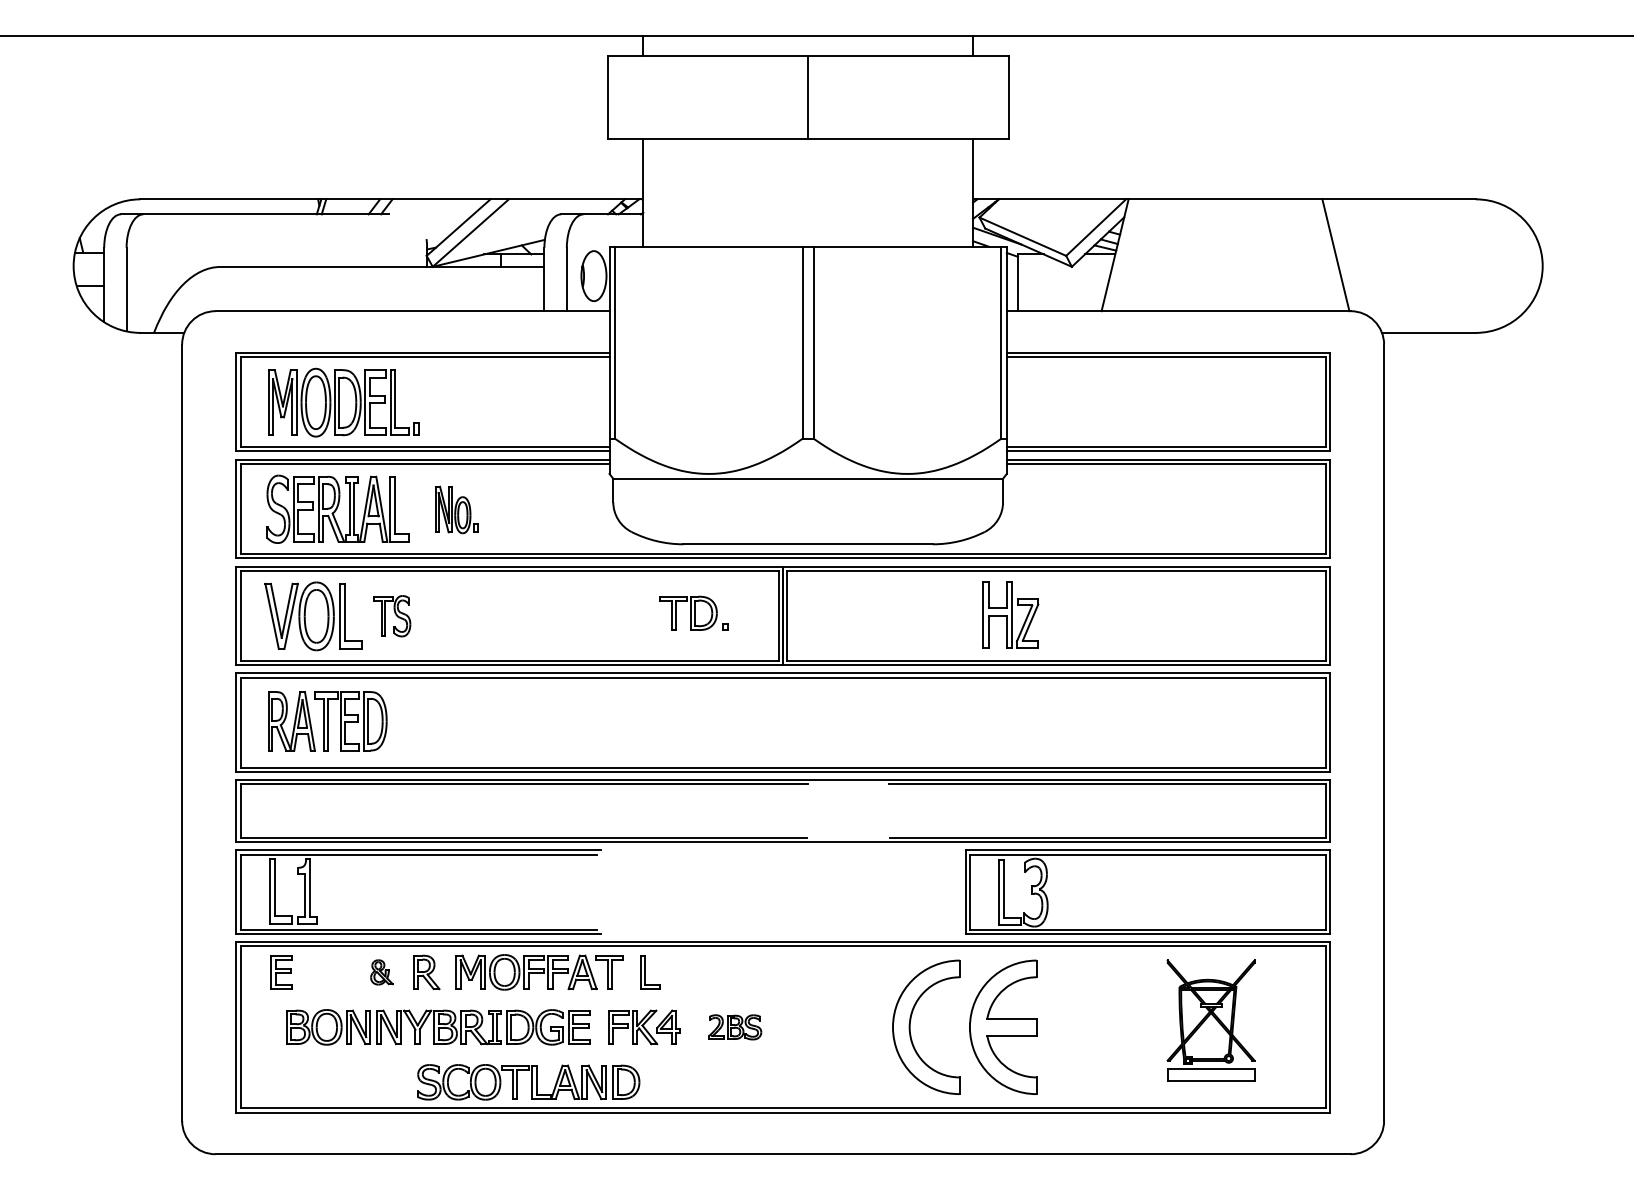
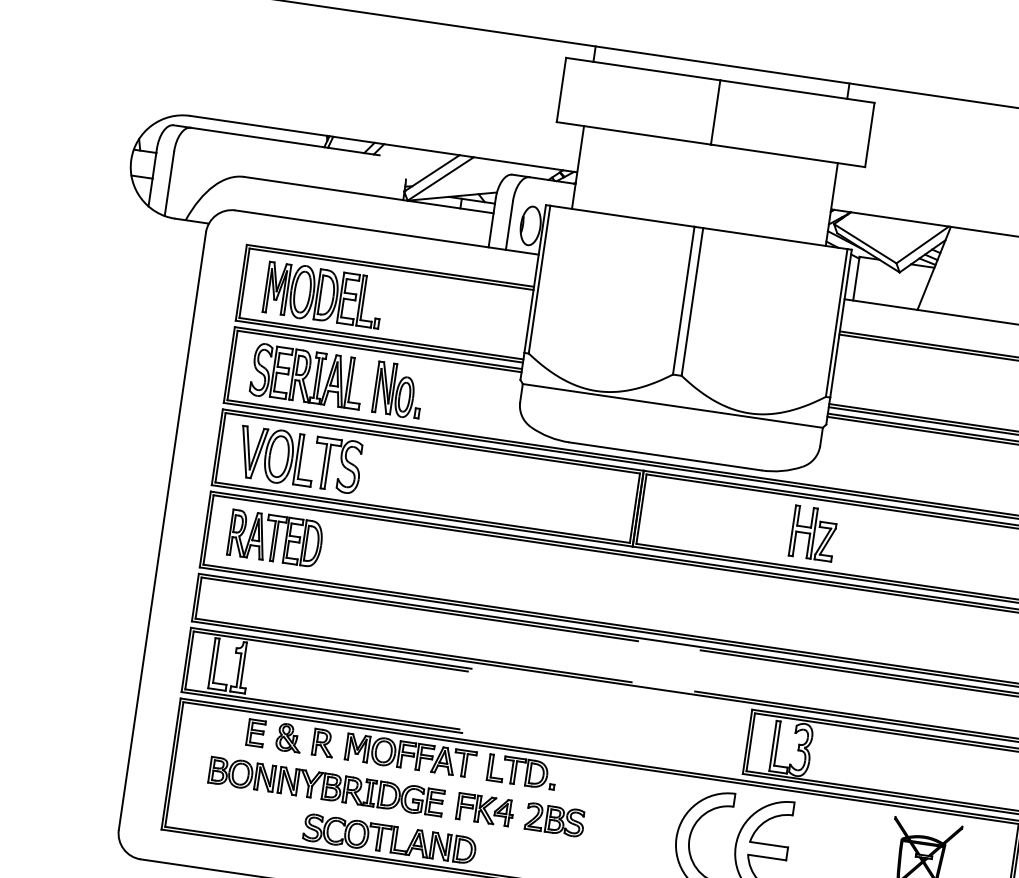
part: (456, 509) -> (398, 390), size x1.43
part: (693, 612) -> (529, 772), moved
part: (392, 615) -> (337, 464), size x1.67
part: (281, 972) -> (255, 733), moved
part: (381, 972) -> (288, 738), size x1.43
part: (735, 1027) -> (555, 820), size x1.43

